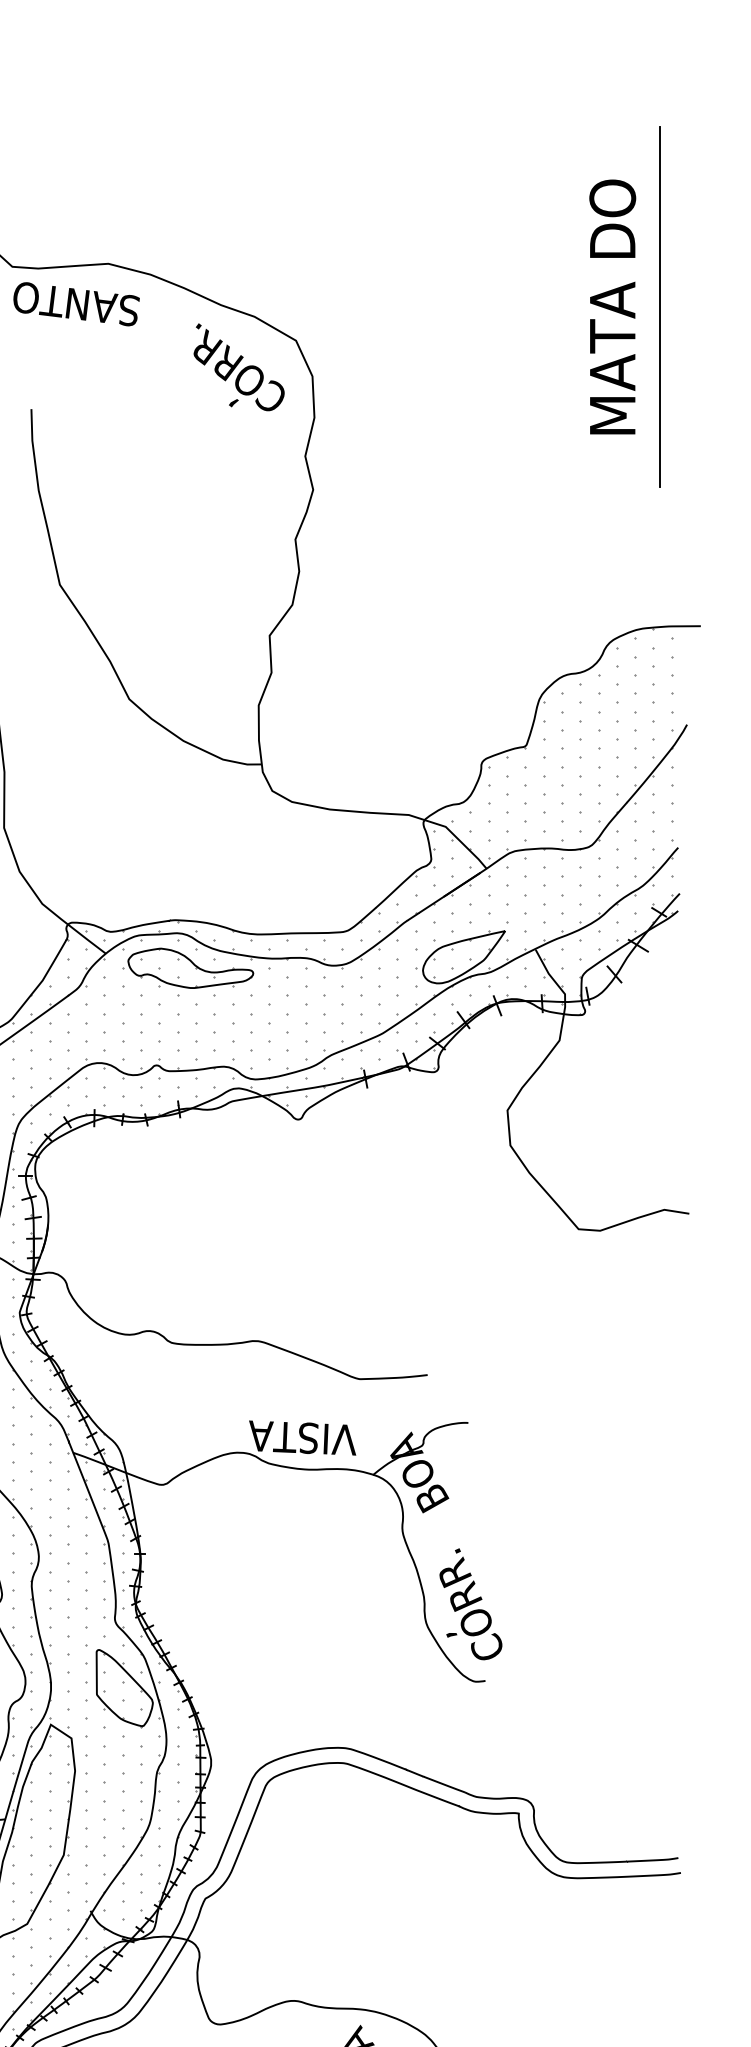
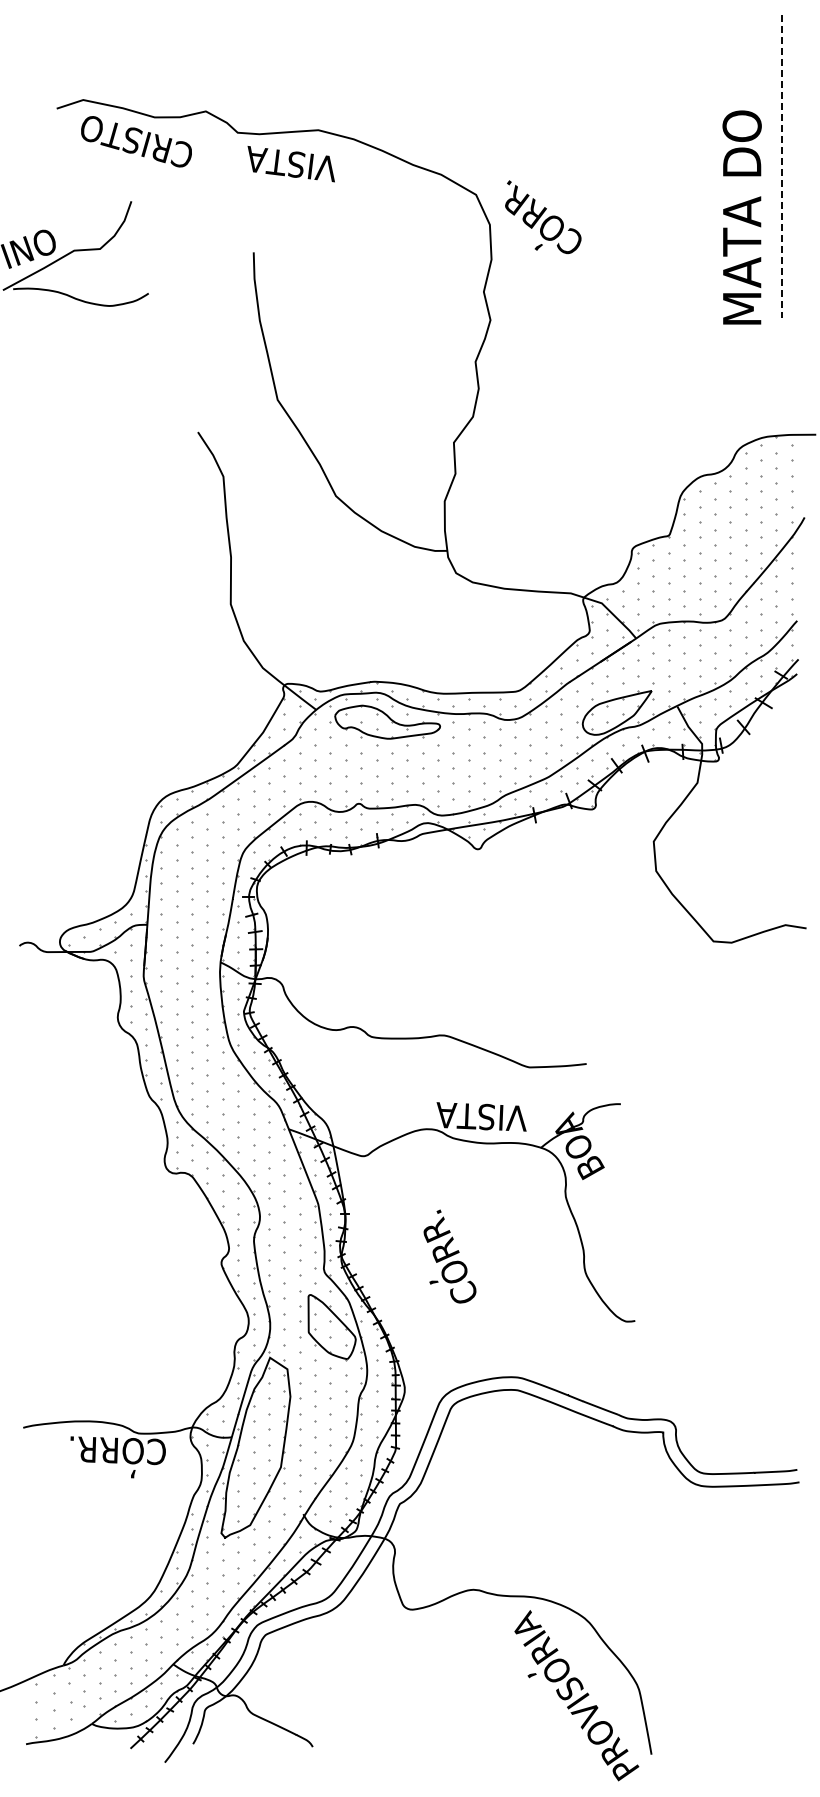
text: (76, 303) -> (291, 163), SANTO -> VISTA
text: (611, 306) -> (741, 217), moved
line: (659, 306) -> (781, 166), solid -> dashed
text: (239, 367) -> (543, 217), moved
text: (470, 1604) -> (449, 1256), moved

